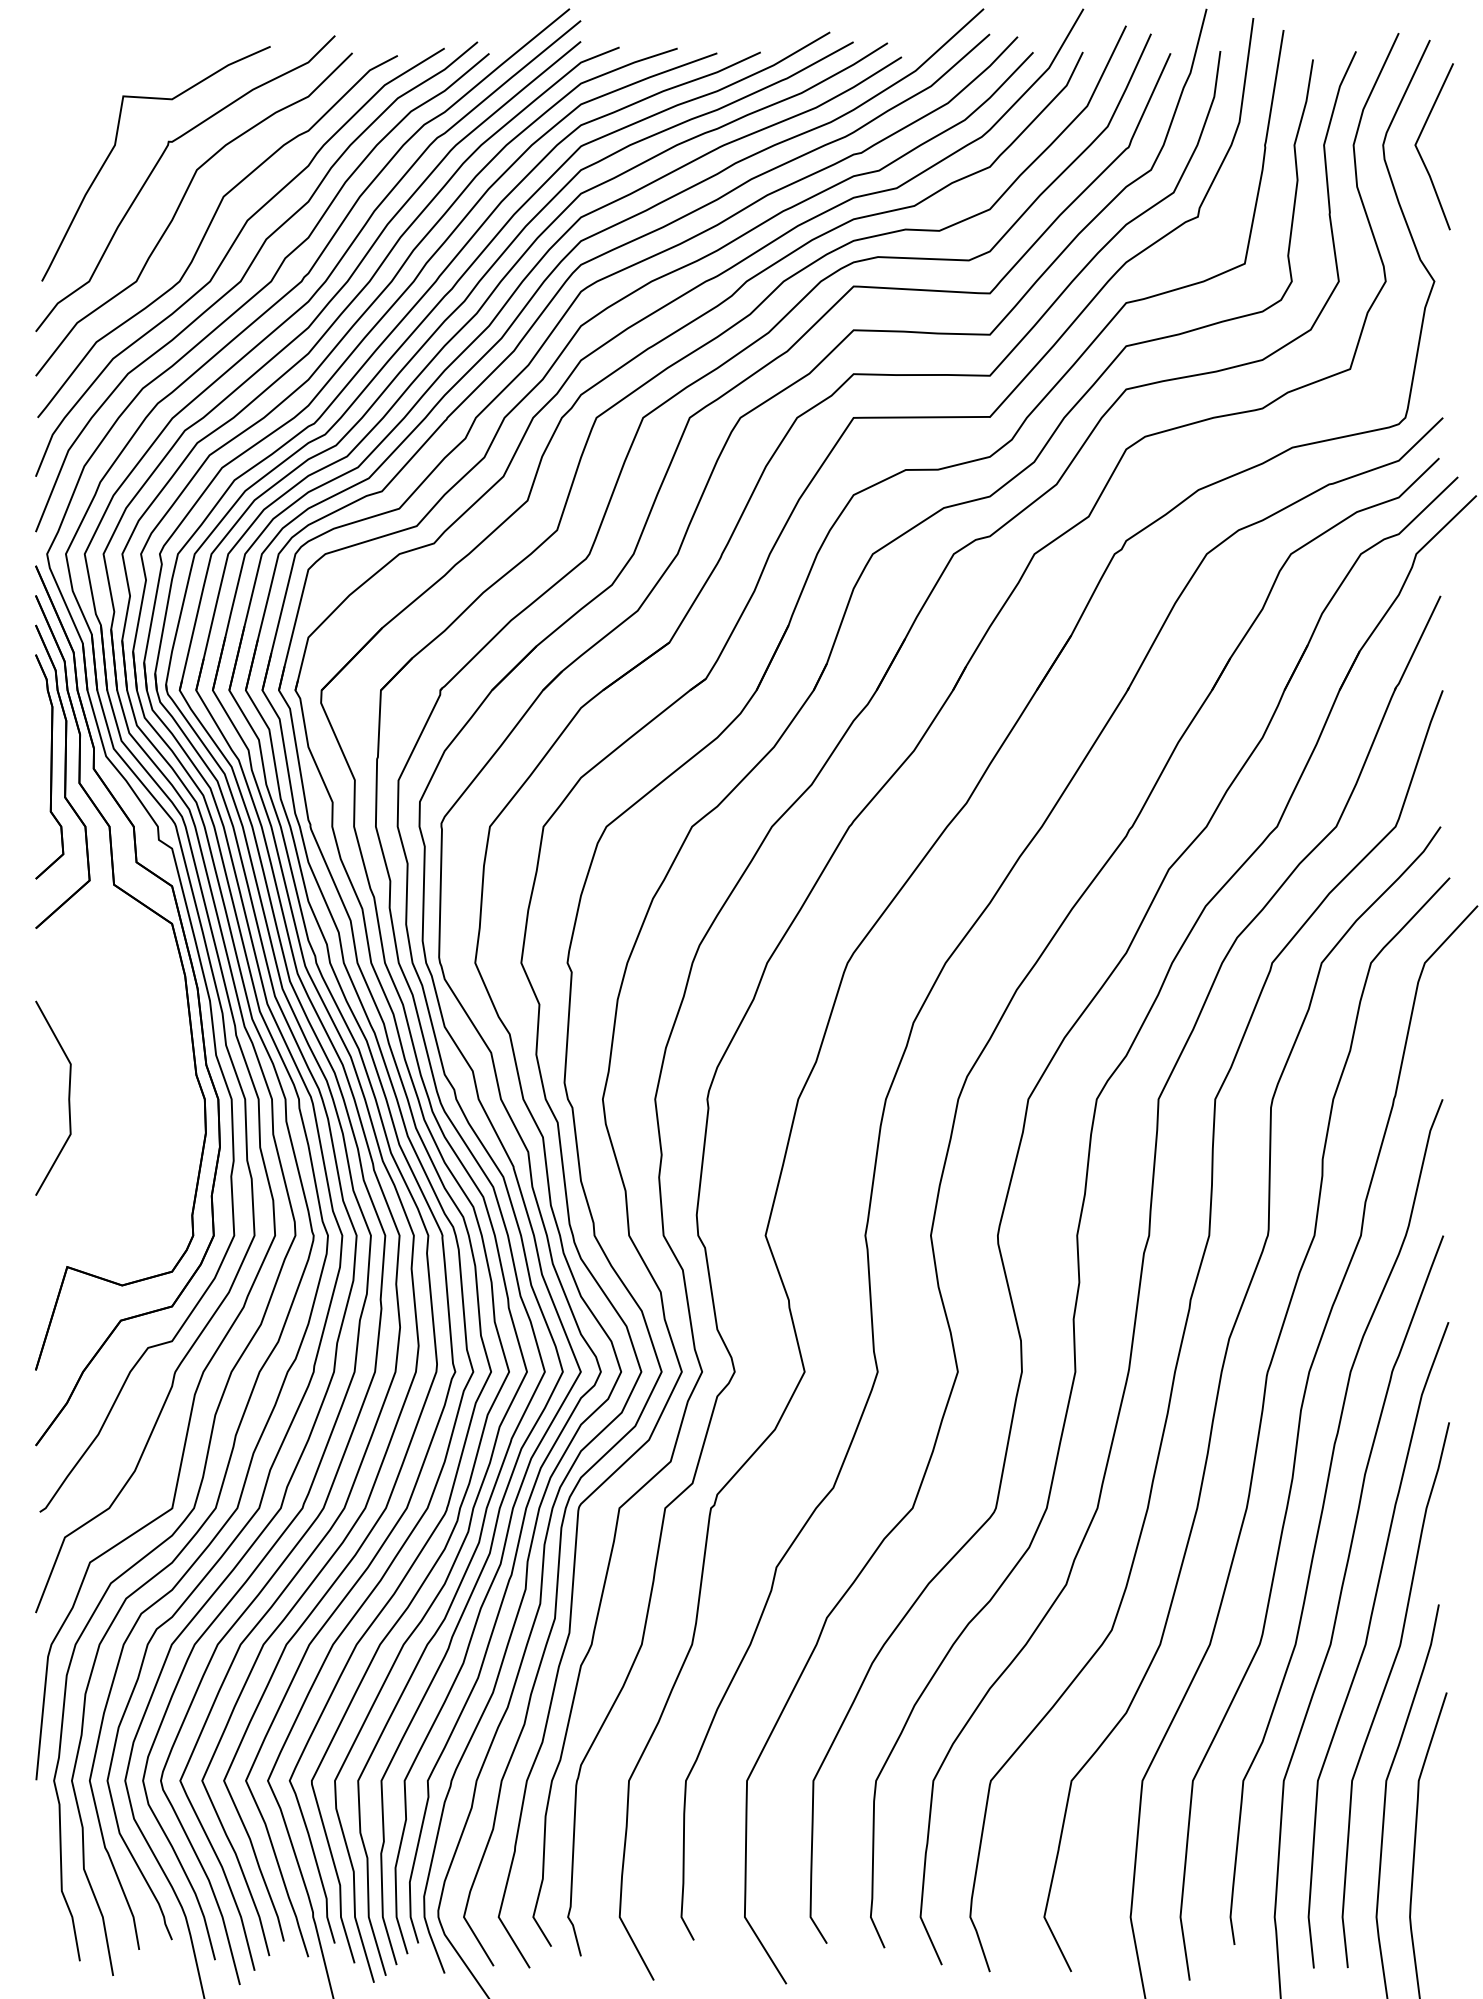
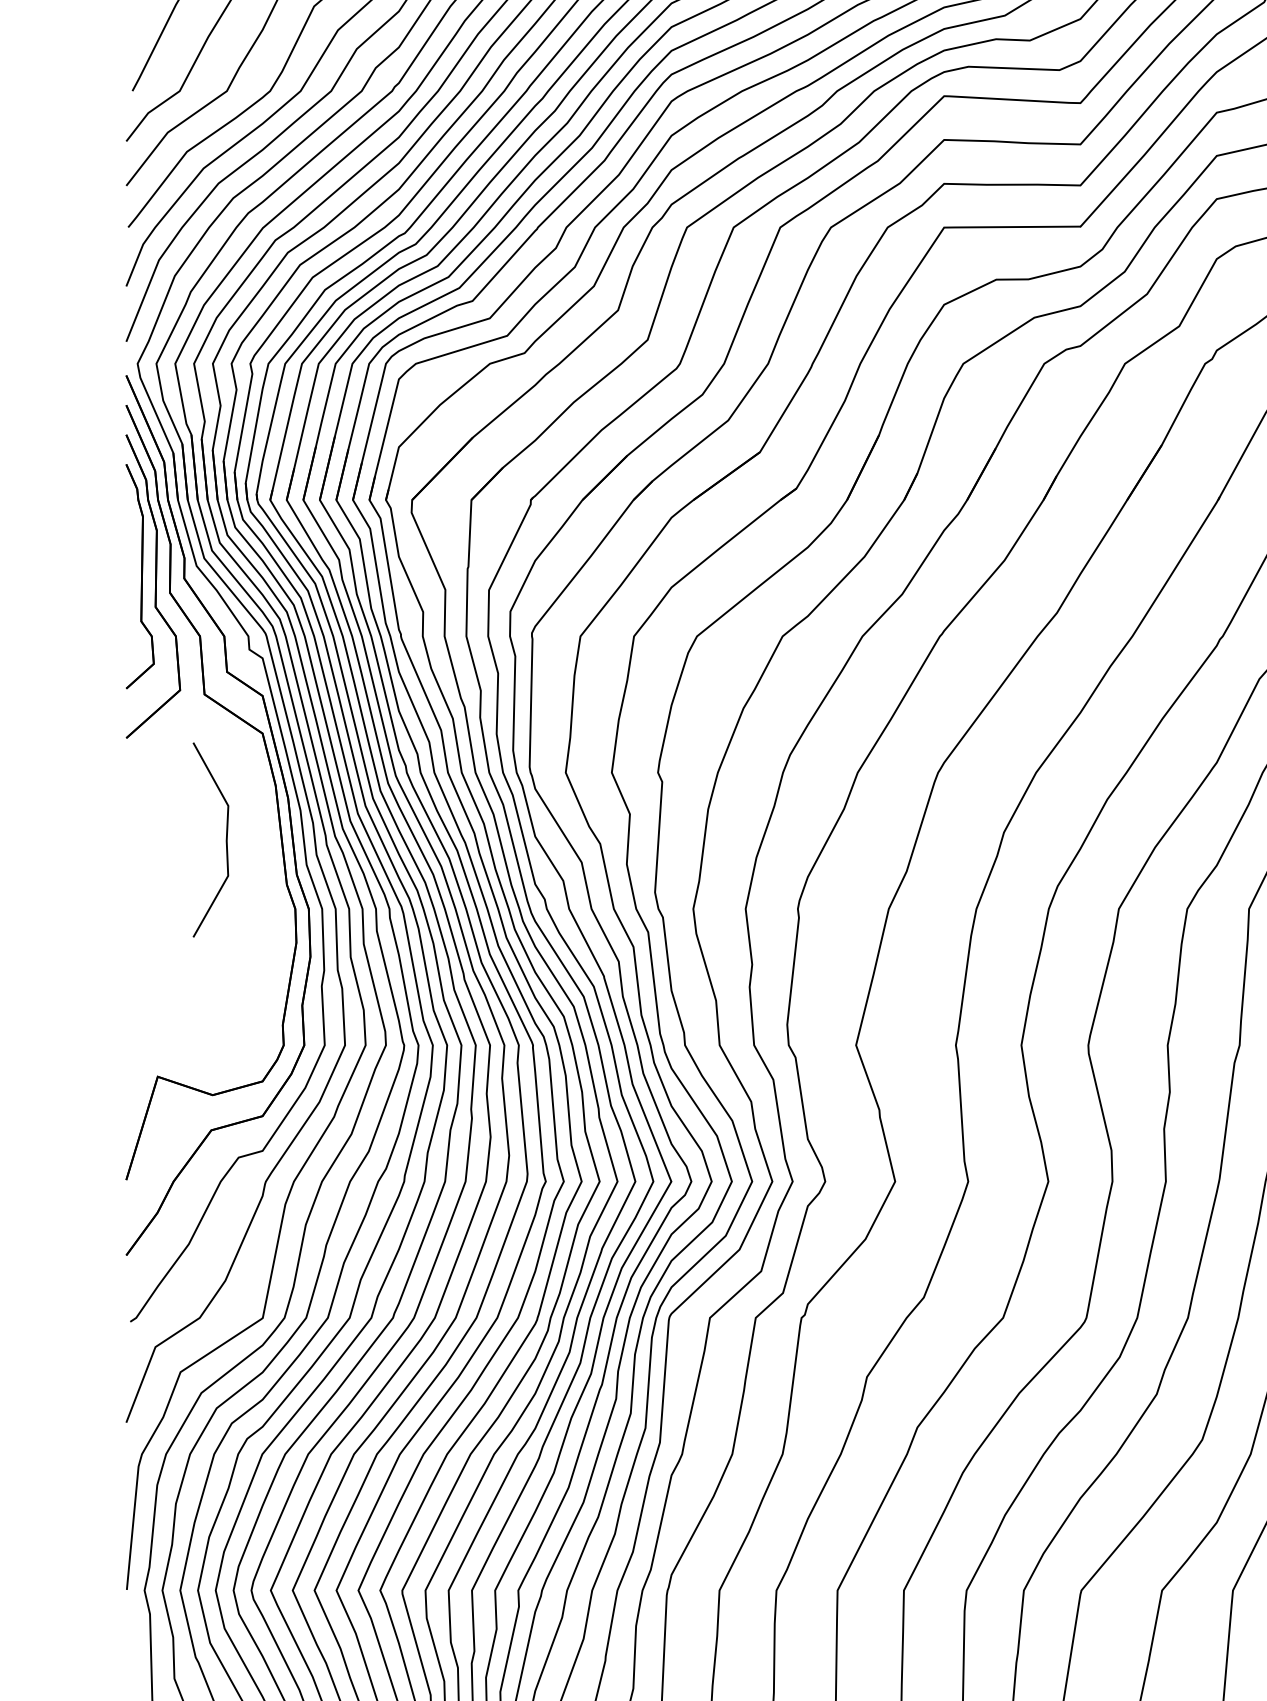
line: (68, 1097) -> (226, 839), moved

